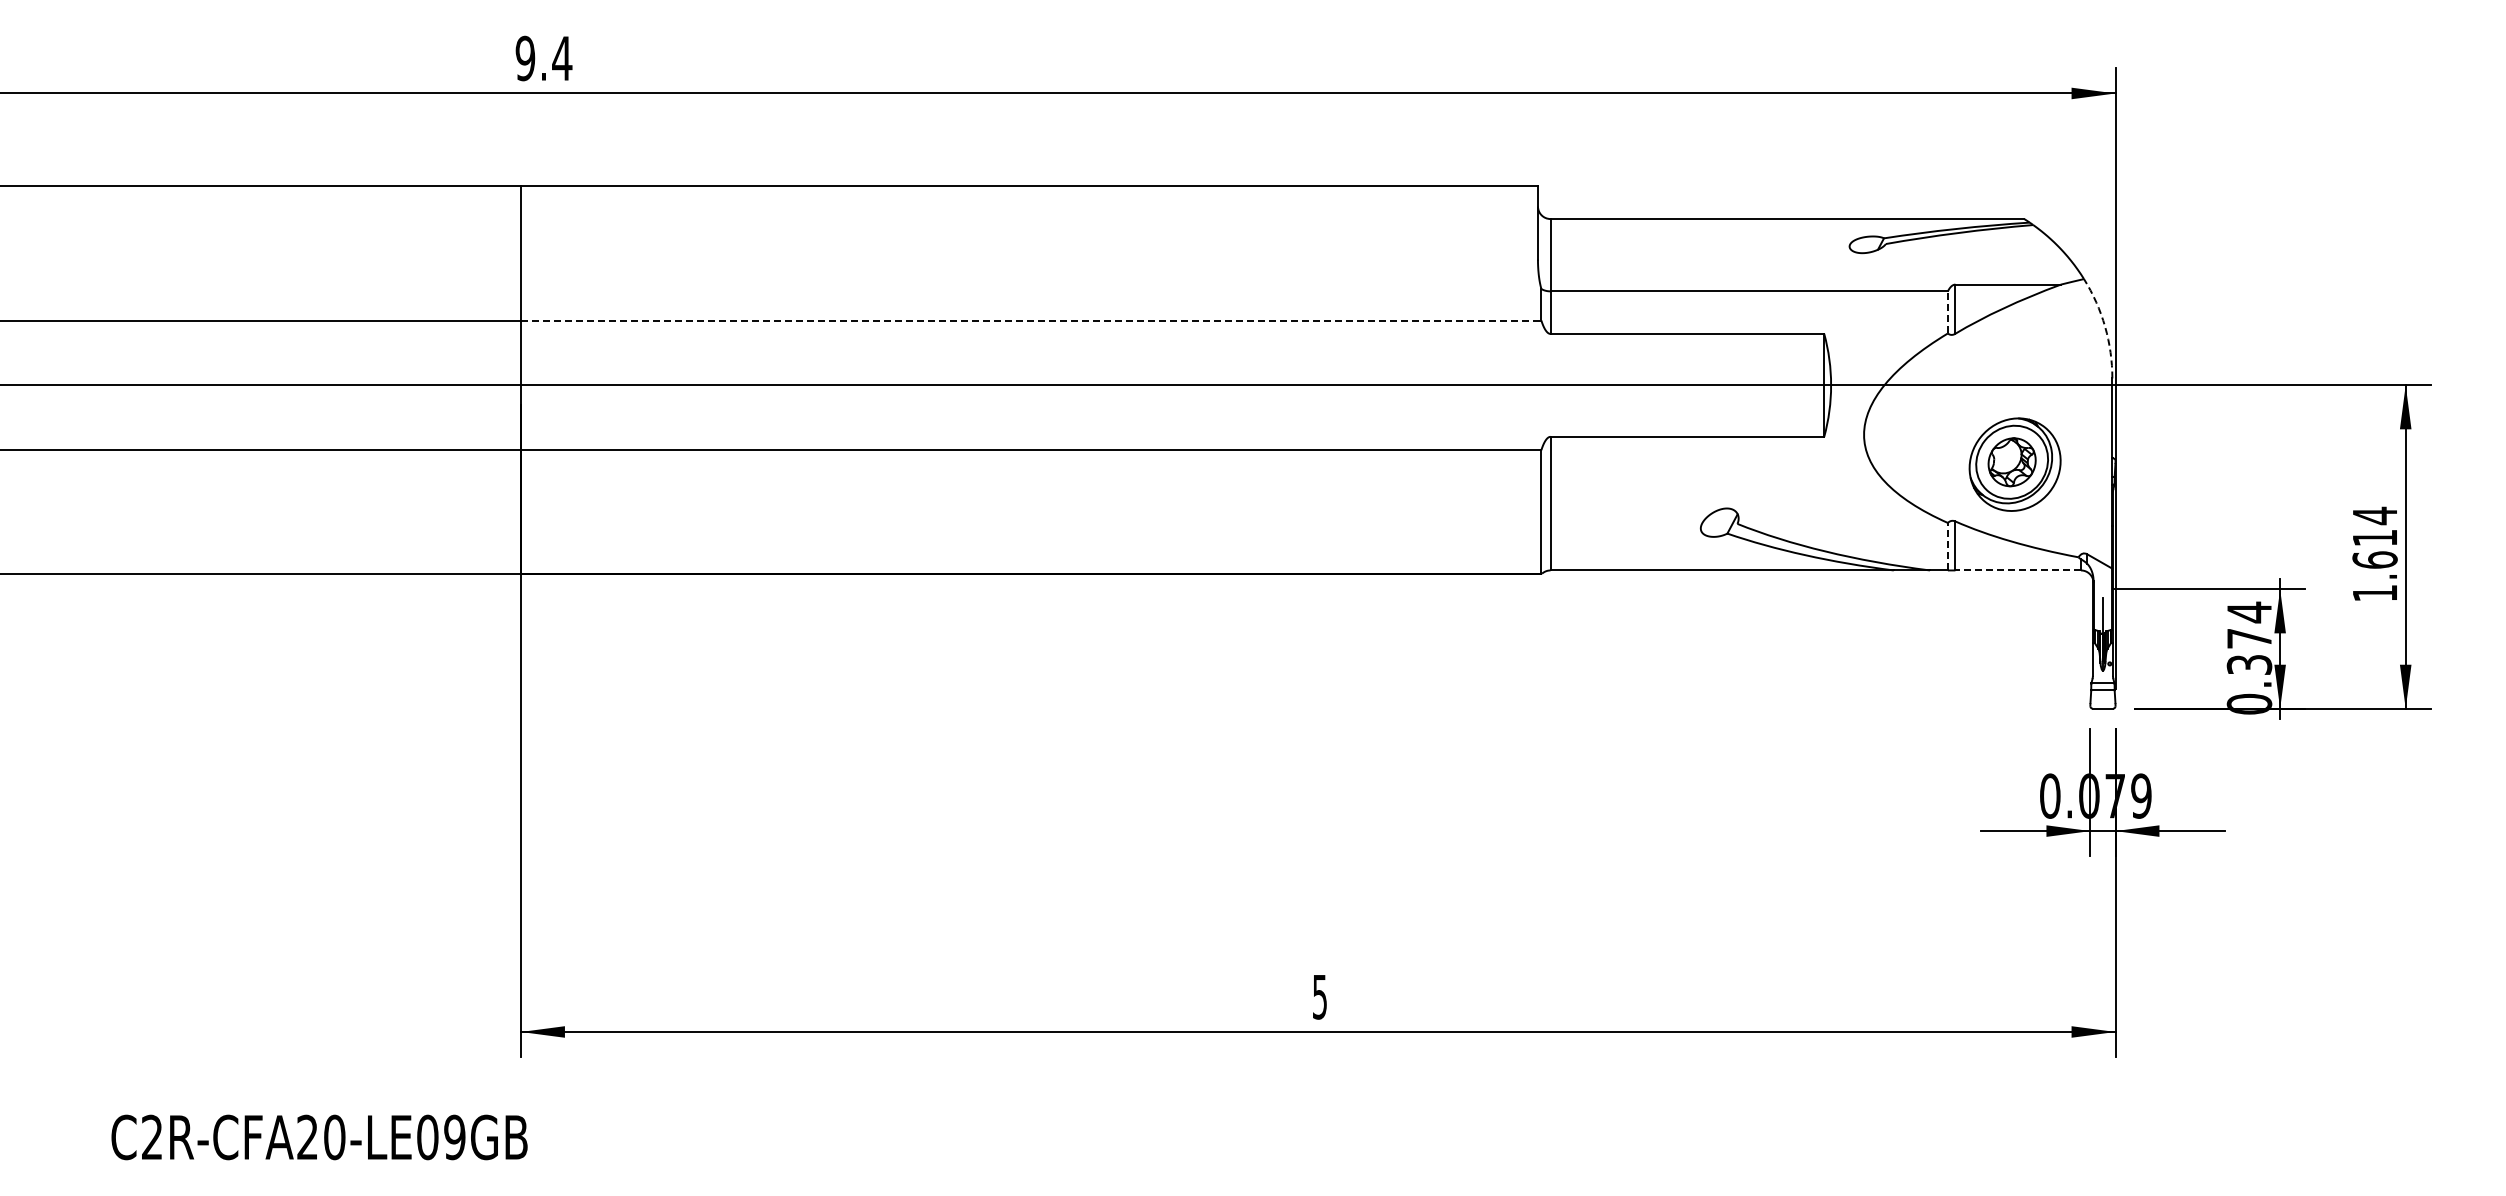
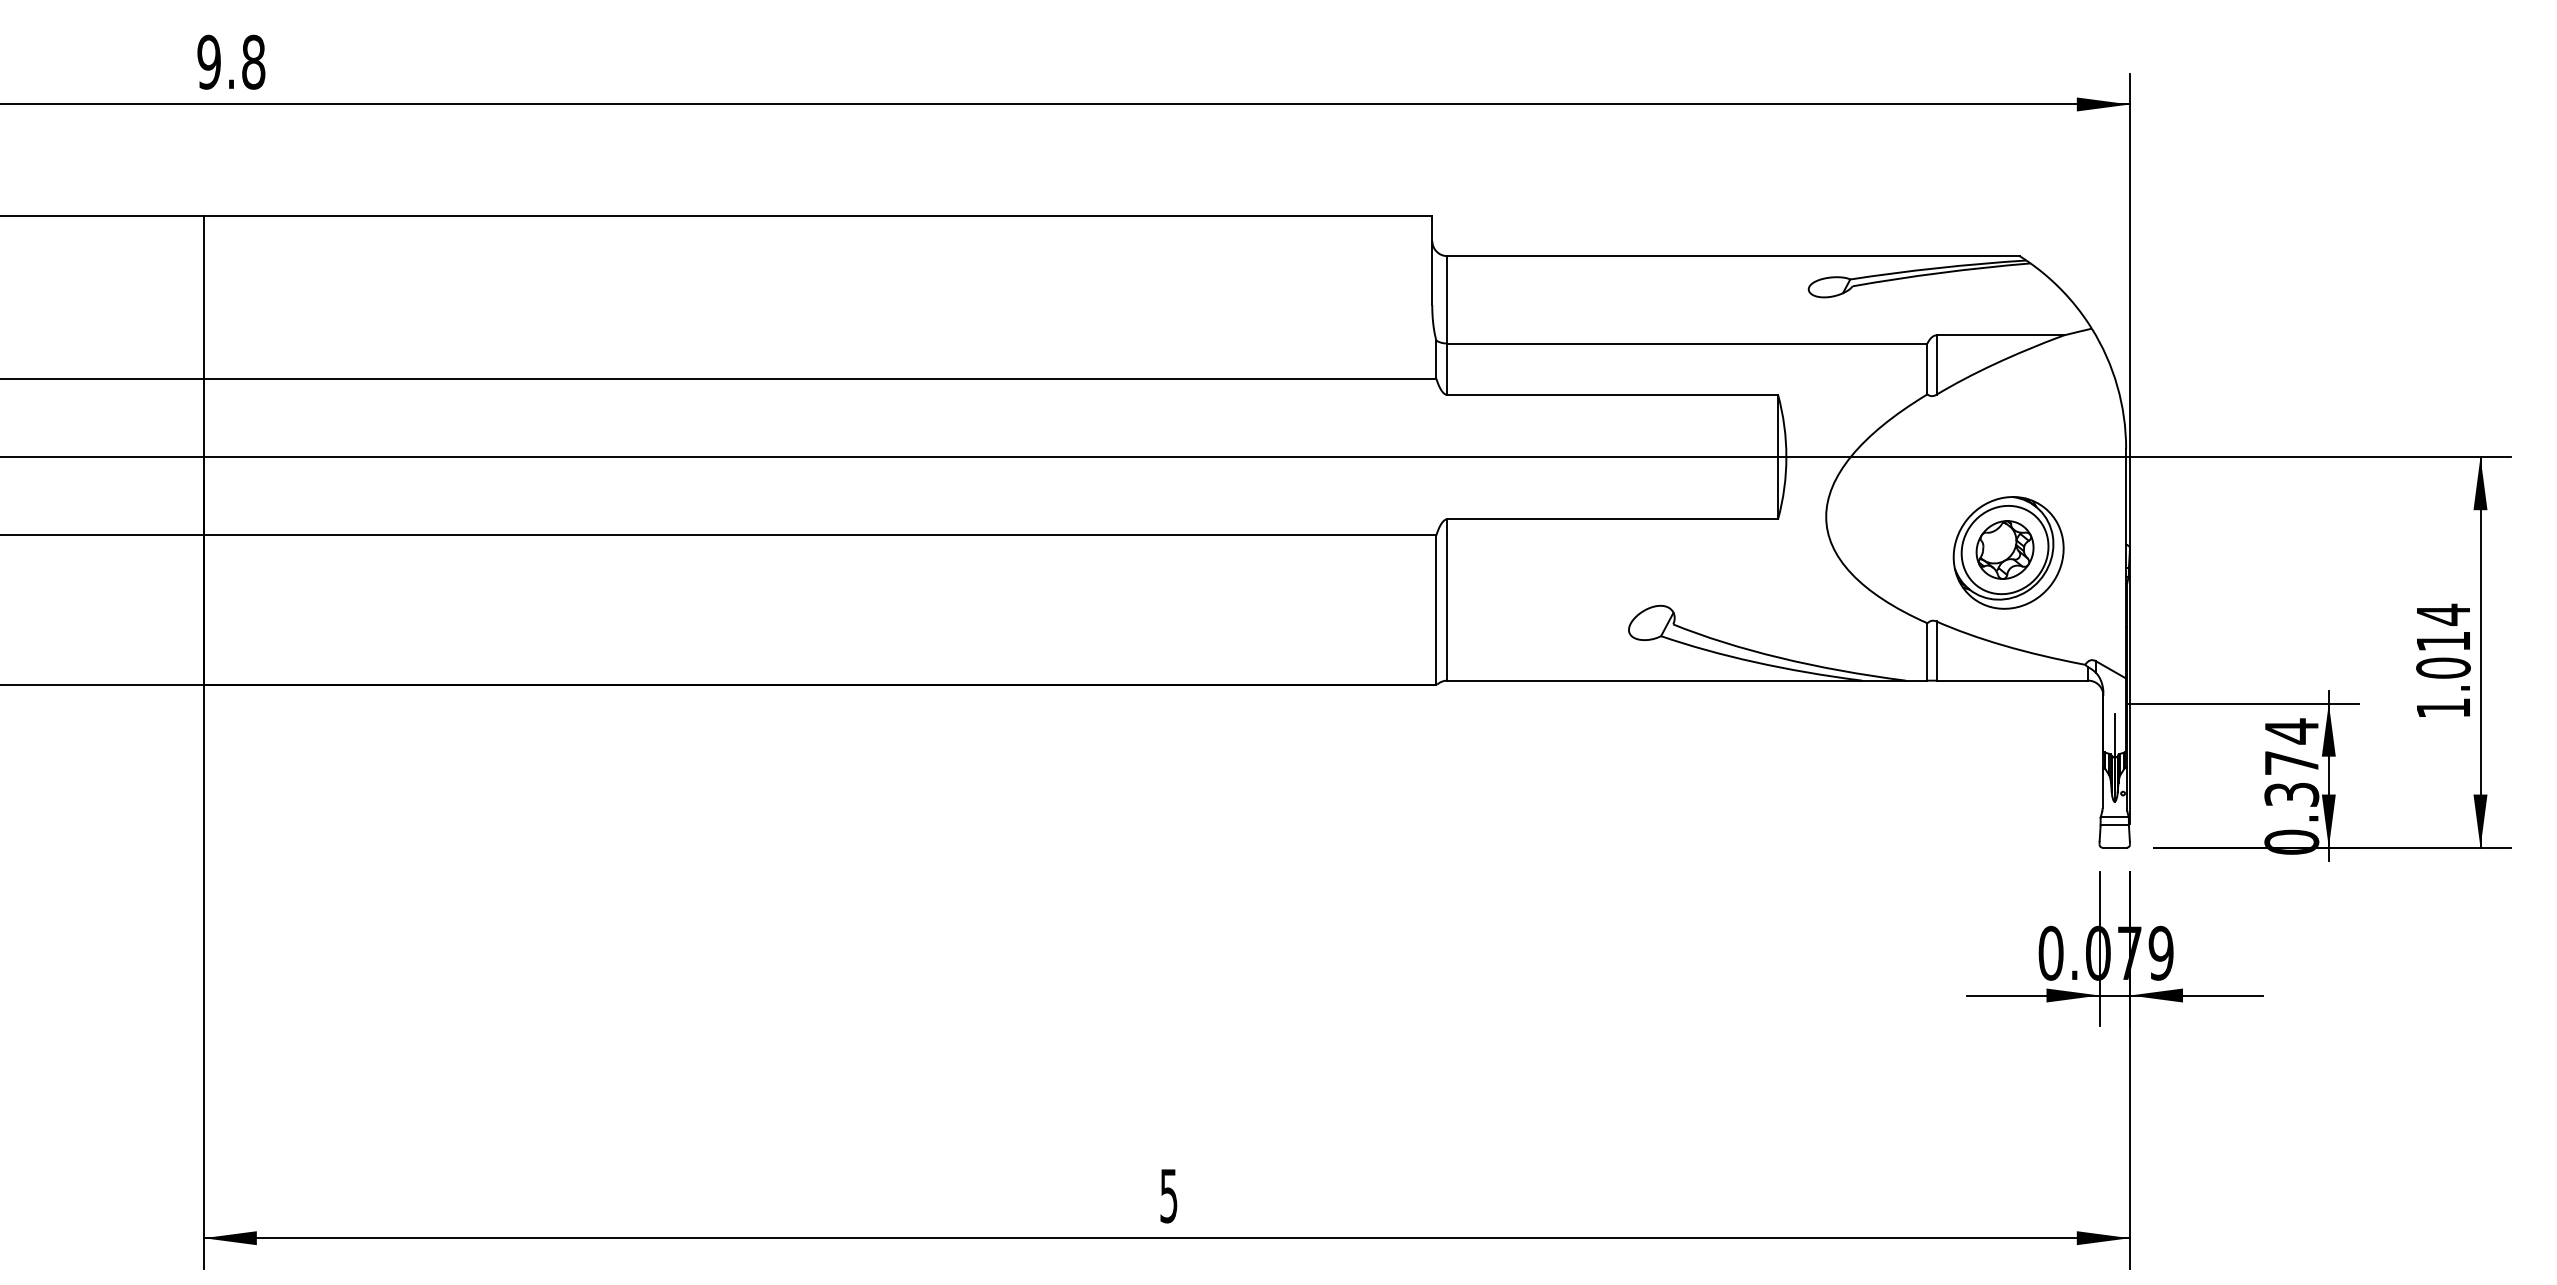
text: (562, 58) -> (253, 62), 9.4 -> 9.8
line: (1947, 311) -> (1926, 367), dashed -> solid
line: (1031, 320) -> (820, 378), dashed -> solid
arc: (2105, 326) -> (2117, 385), dashed -> solid
line: (1947, 546) -> (1926, 651), dashed -> solid
text: (2374, 559) -> (2442, 667), 1.614 -> 1.014
line: (2018, 570) -> (2012, 680), dashed -> solid

